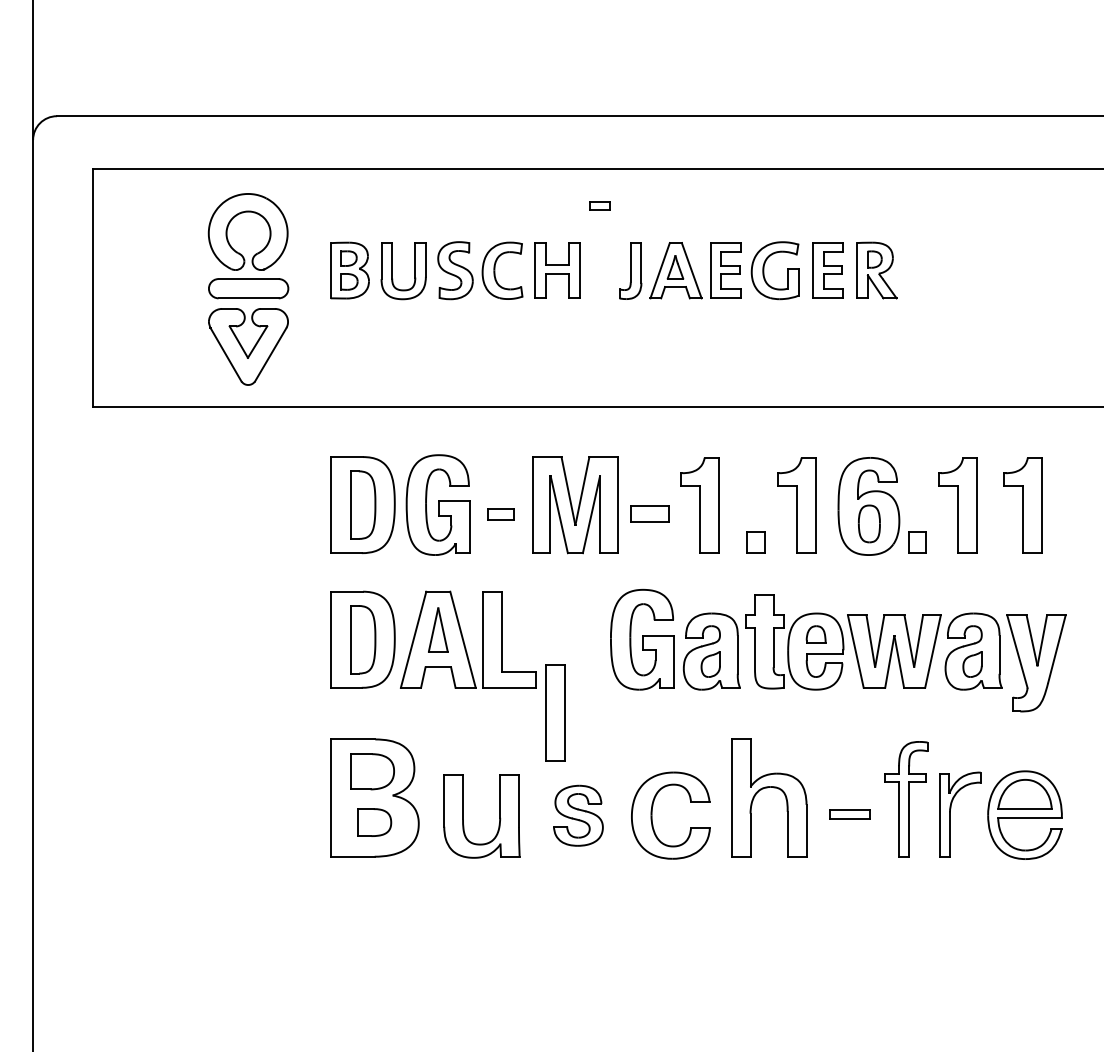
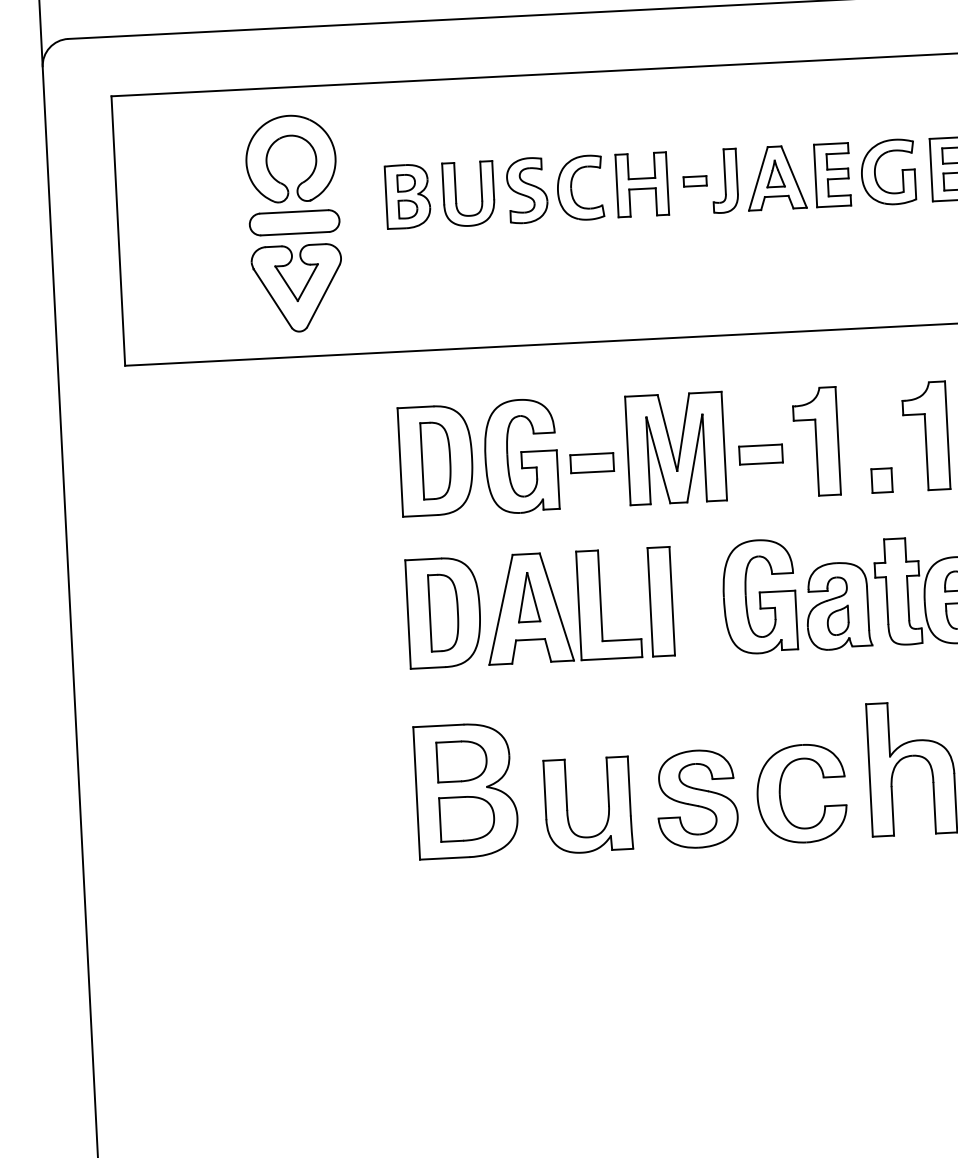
part: (599, 205) -> (694, 180), moved
part: (500, 513) -> (591, 462), size x1.43
part: (555, 712) -> (661, 601), moved
part: (578, 815) -> (697, 798), size x1.43
part: (374, 822) -> (467, 818), size x1.43

